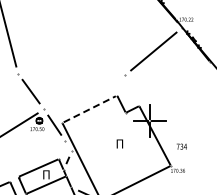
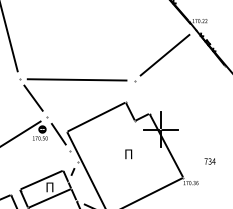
line: (71, 74) -> (76, 79), added
line: (90, 109) -> (97, 117), dashed -> solid
text: (181, 146) -> (209, 161), moved

